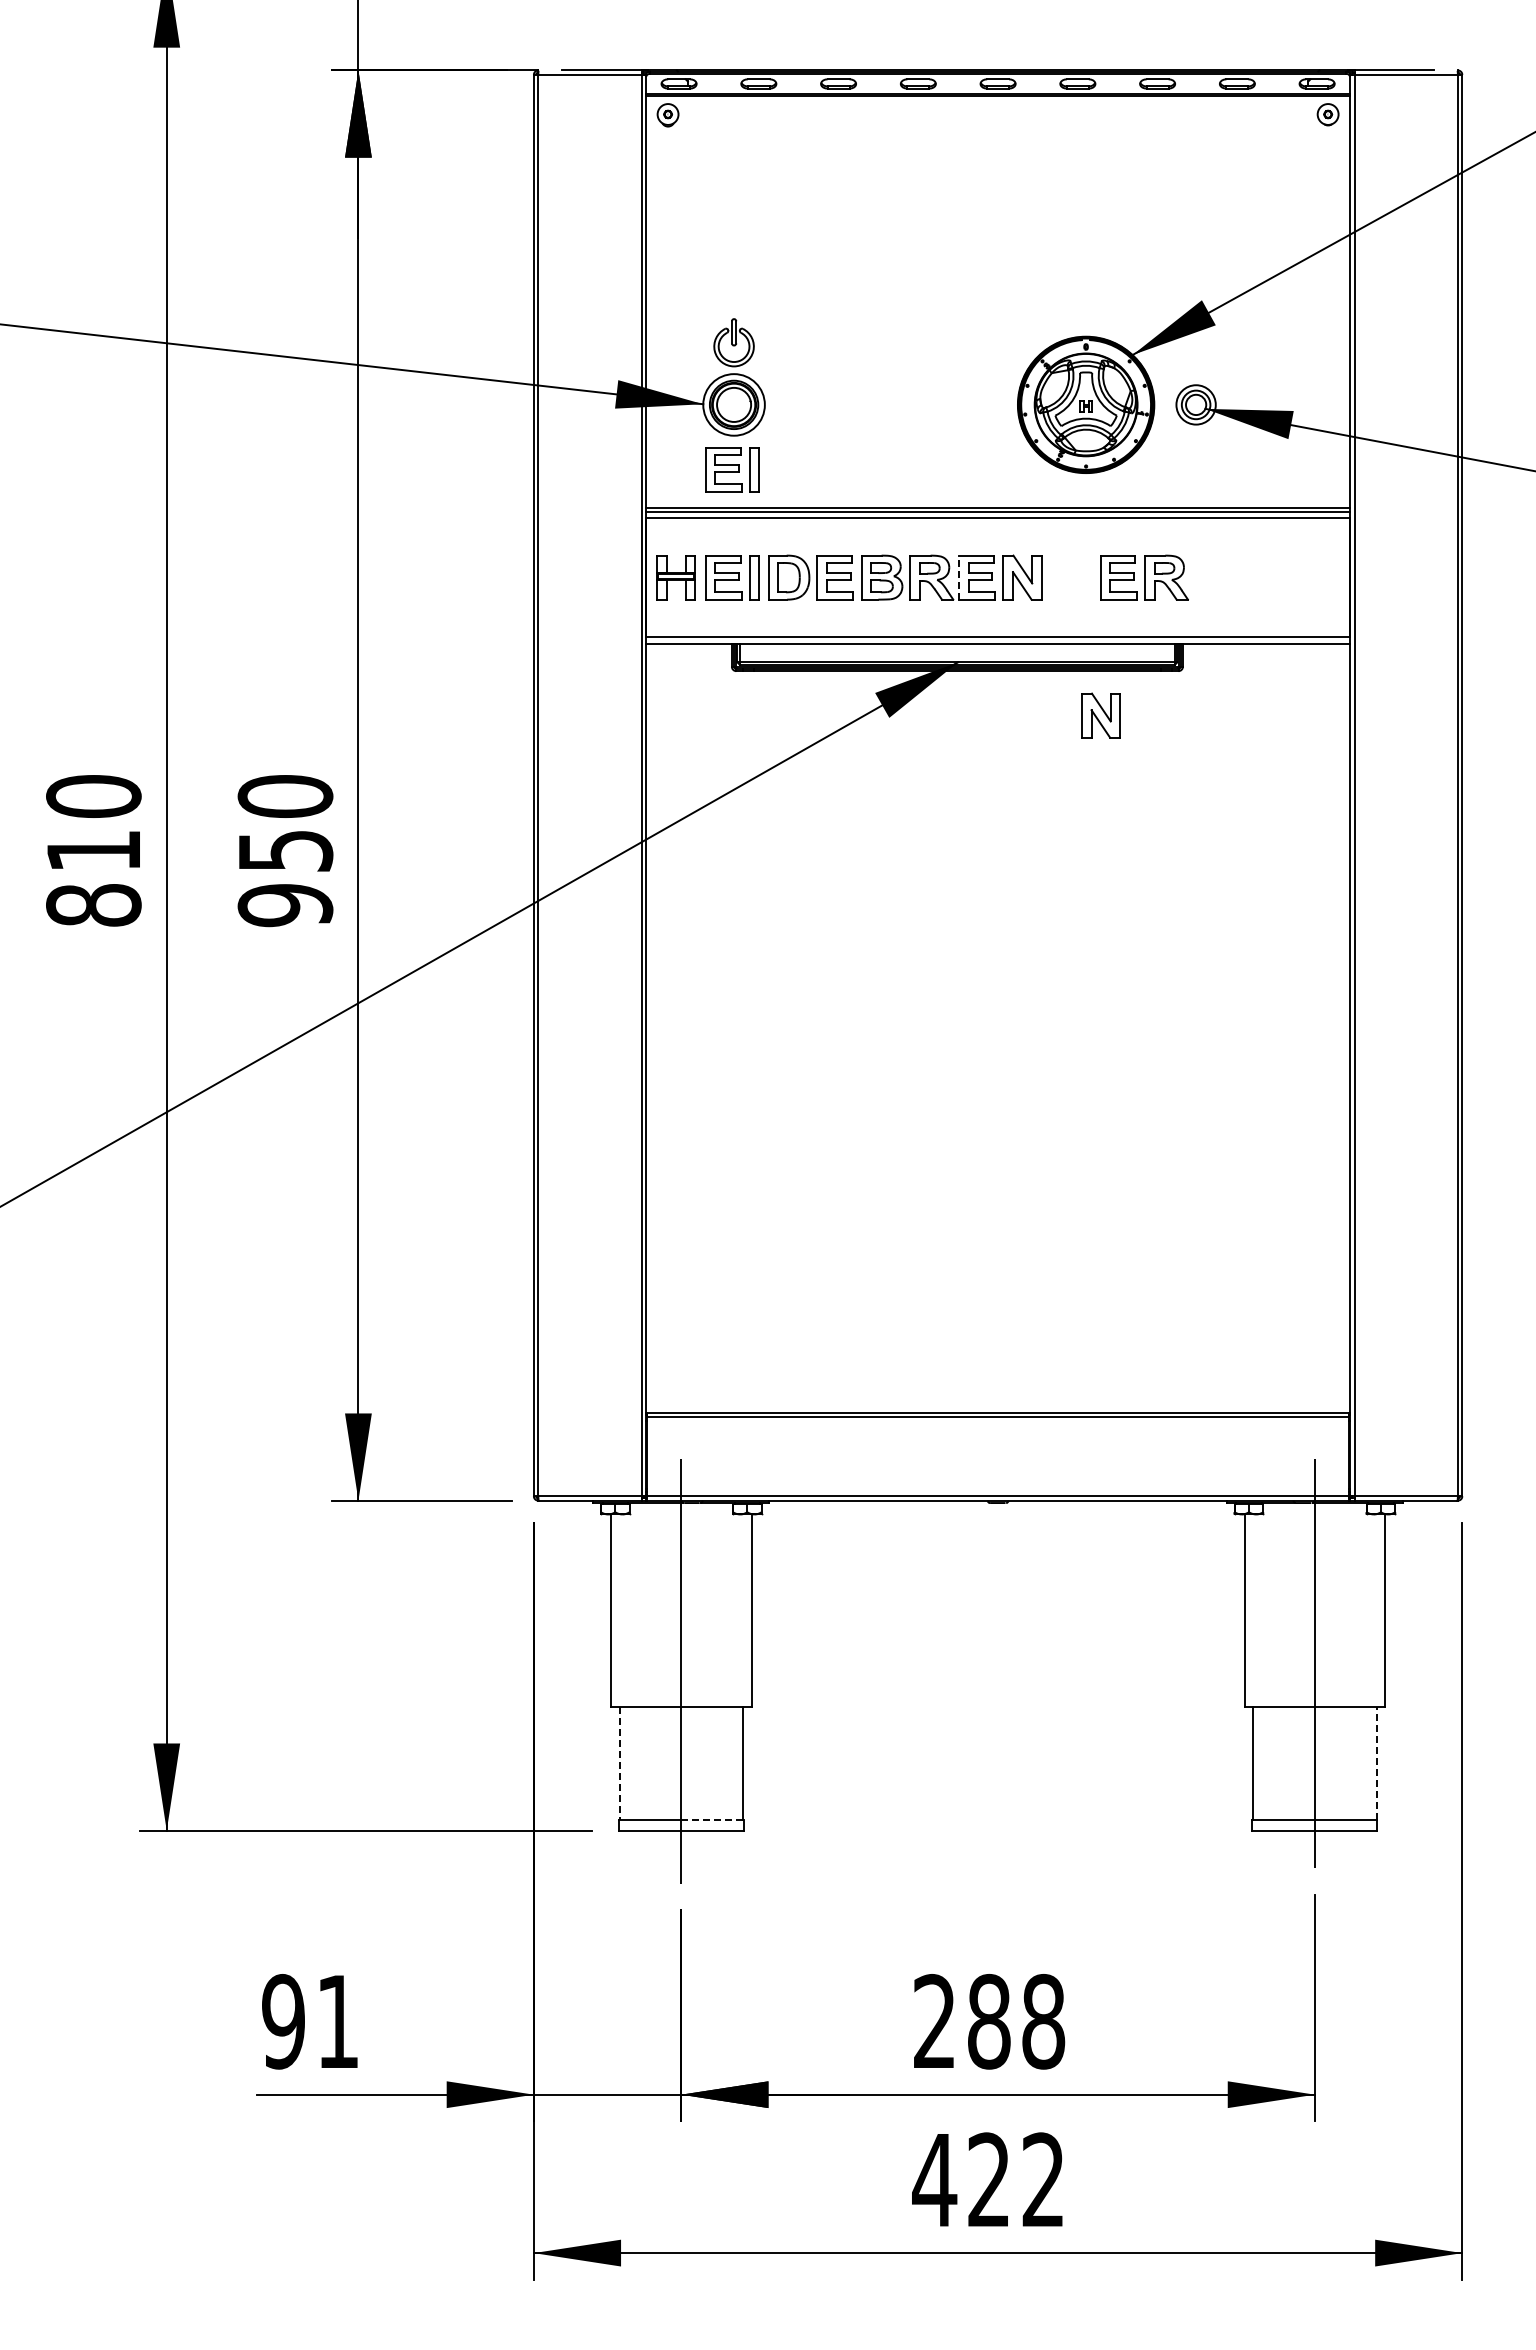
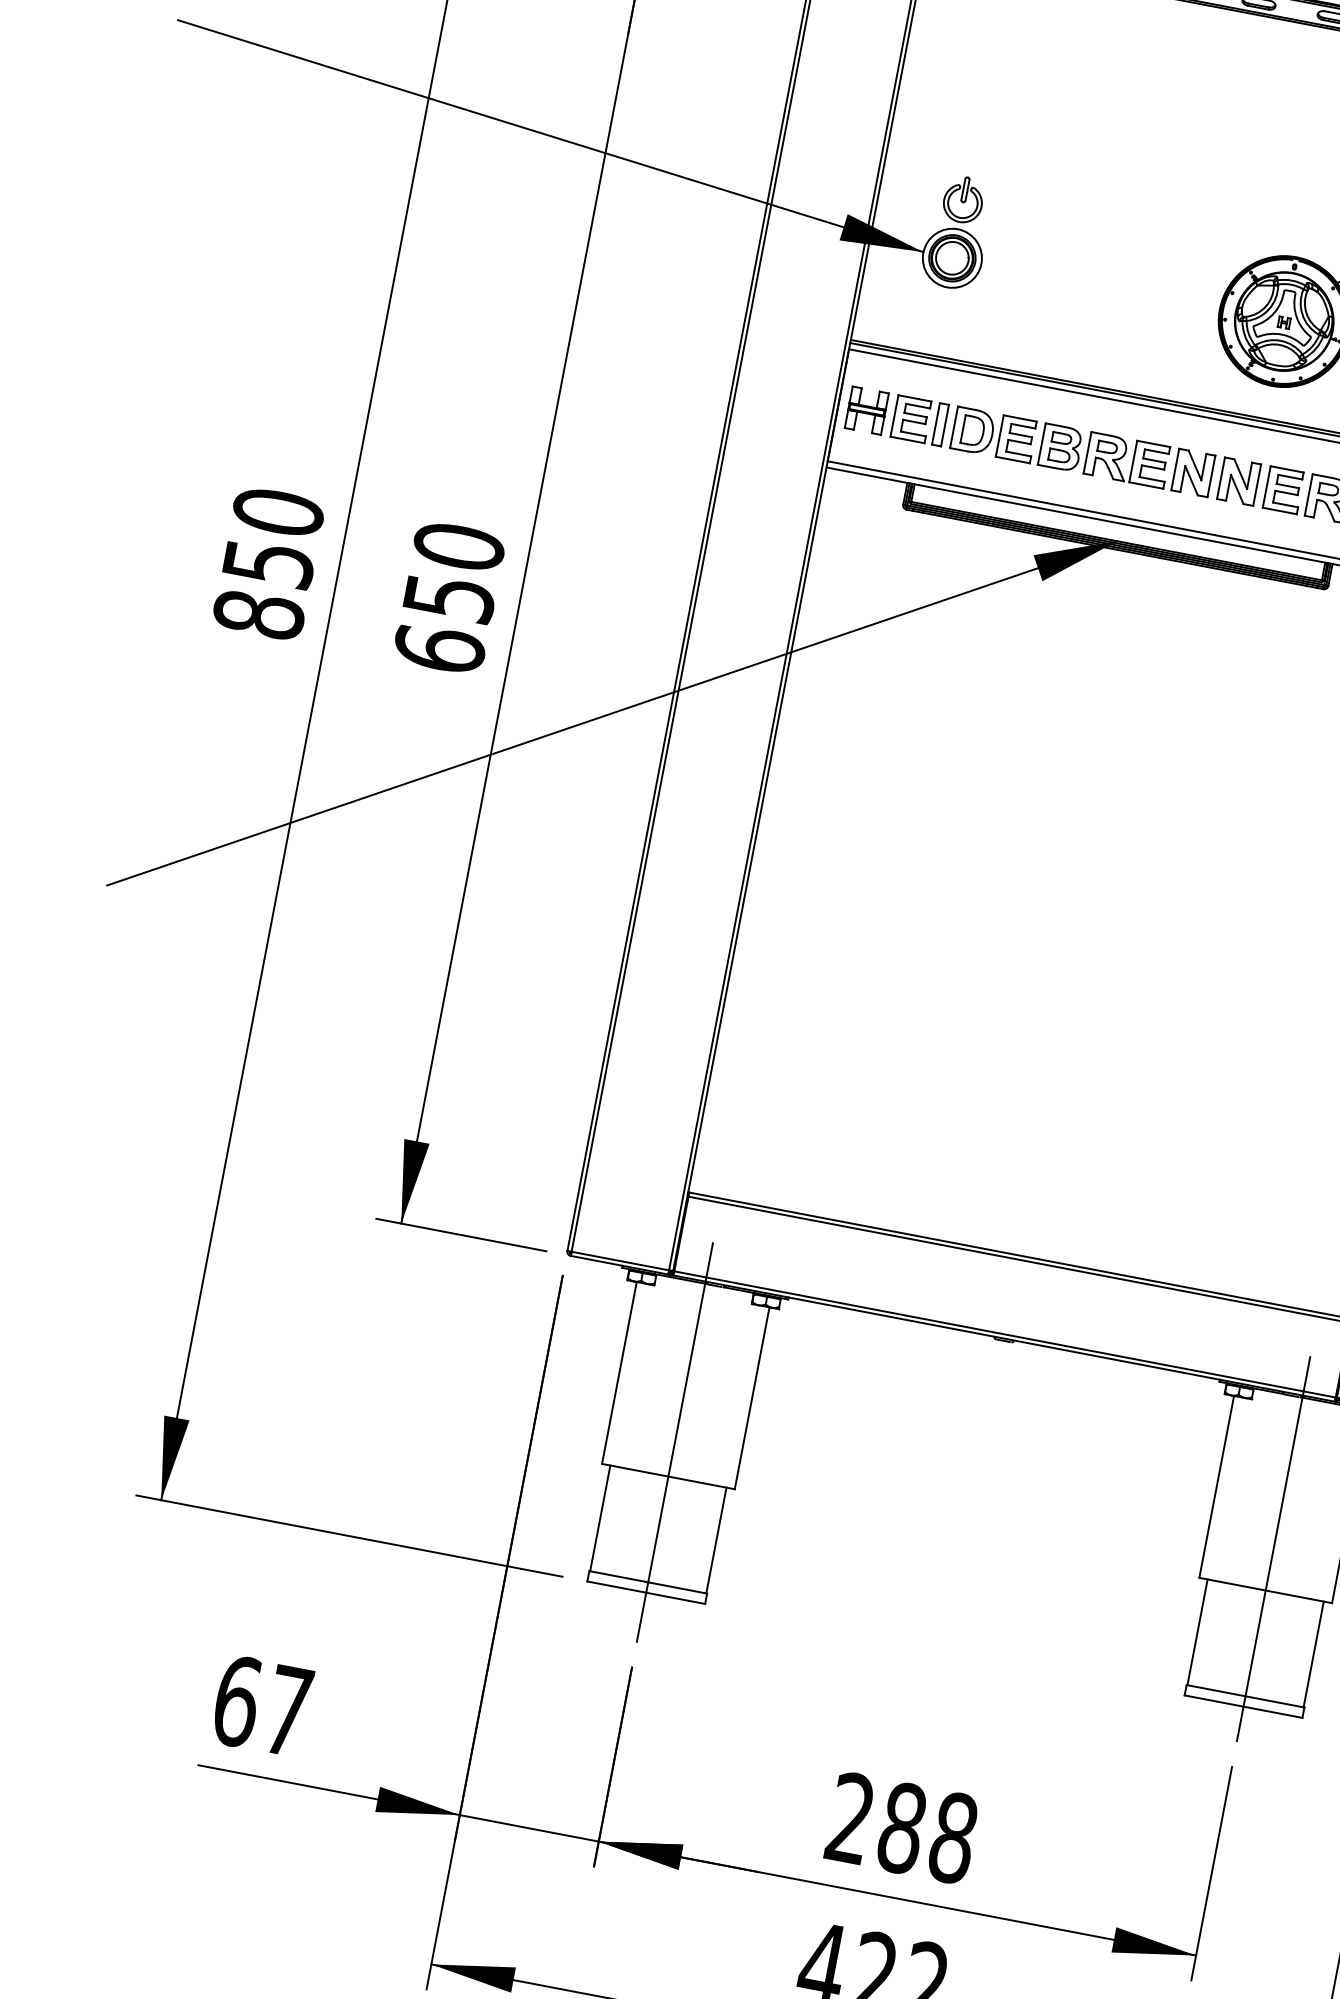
part: (732, 469) -> (939, 318), removed
line: (958, 577) -> (1132, 461), dashed -> solid
part: (1100, 715) -> (1238, 481), moved
text: (94, 851) -> (269, 564), 810 -> 850
text: (285, 905) -> (439, 649), 950 -> 650
line: (1376, 1763) -> (1313, 1654), dashed -> solid
line: (619, 1764) -> (599, 1519), dashed -> solid
line: (713, 1819) -> (678, 1587), dashed -> solid
text: (310, 2021) -> (262, 1705), 91 -> 67

